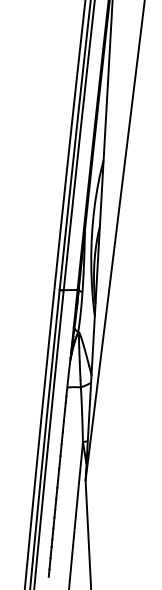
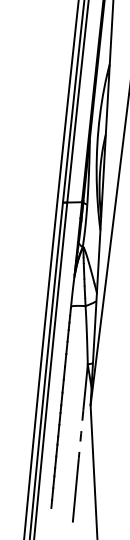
line: (76, 508) -> (80, 435), solid -> dashed

